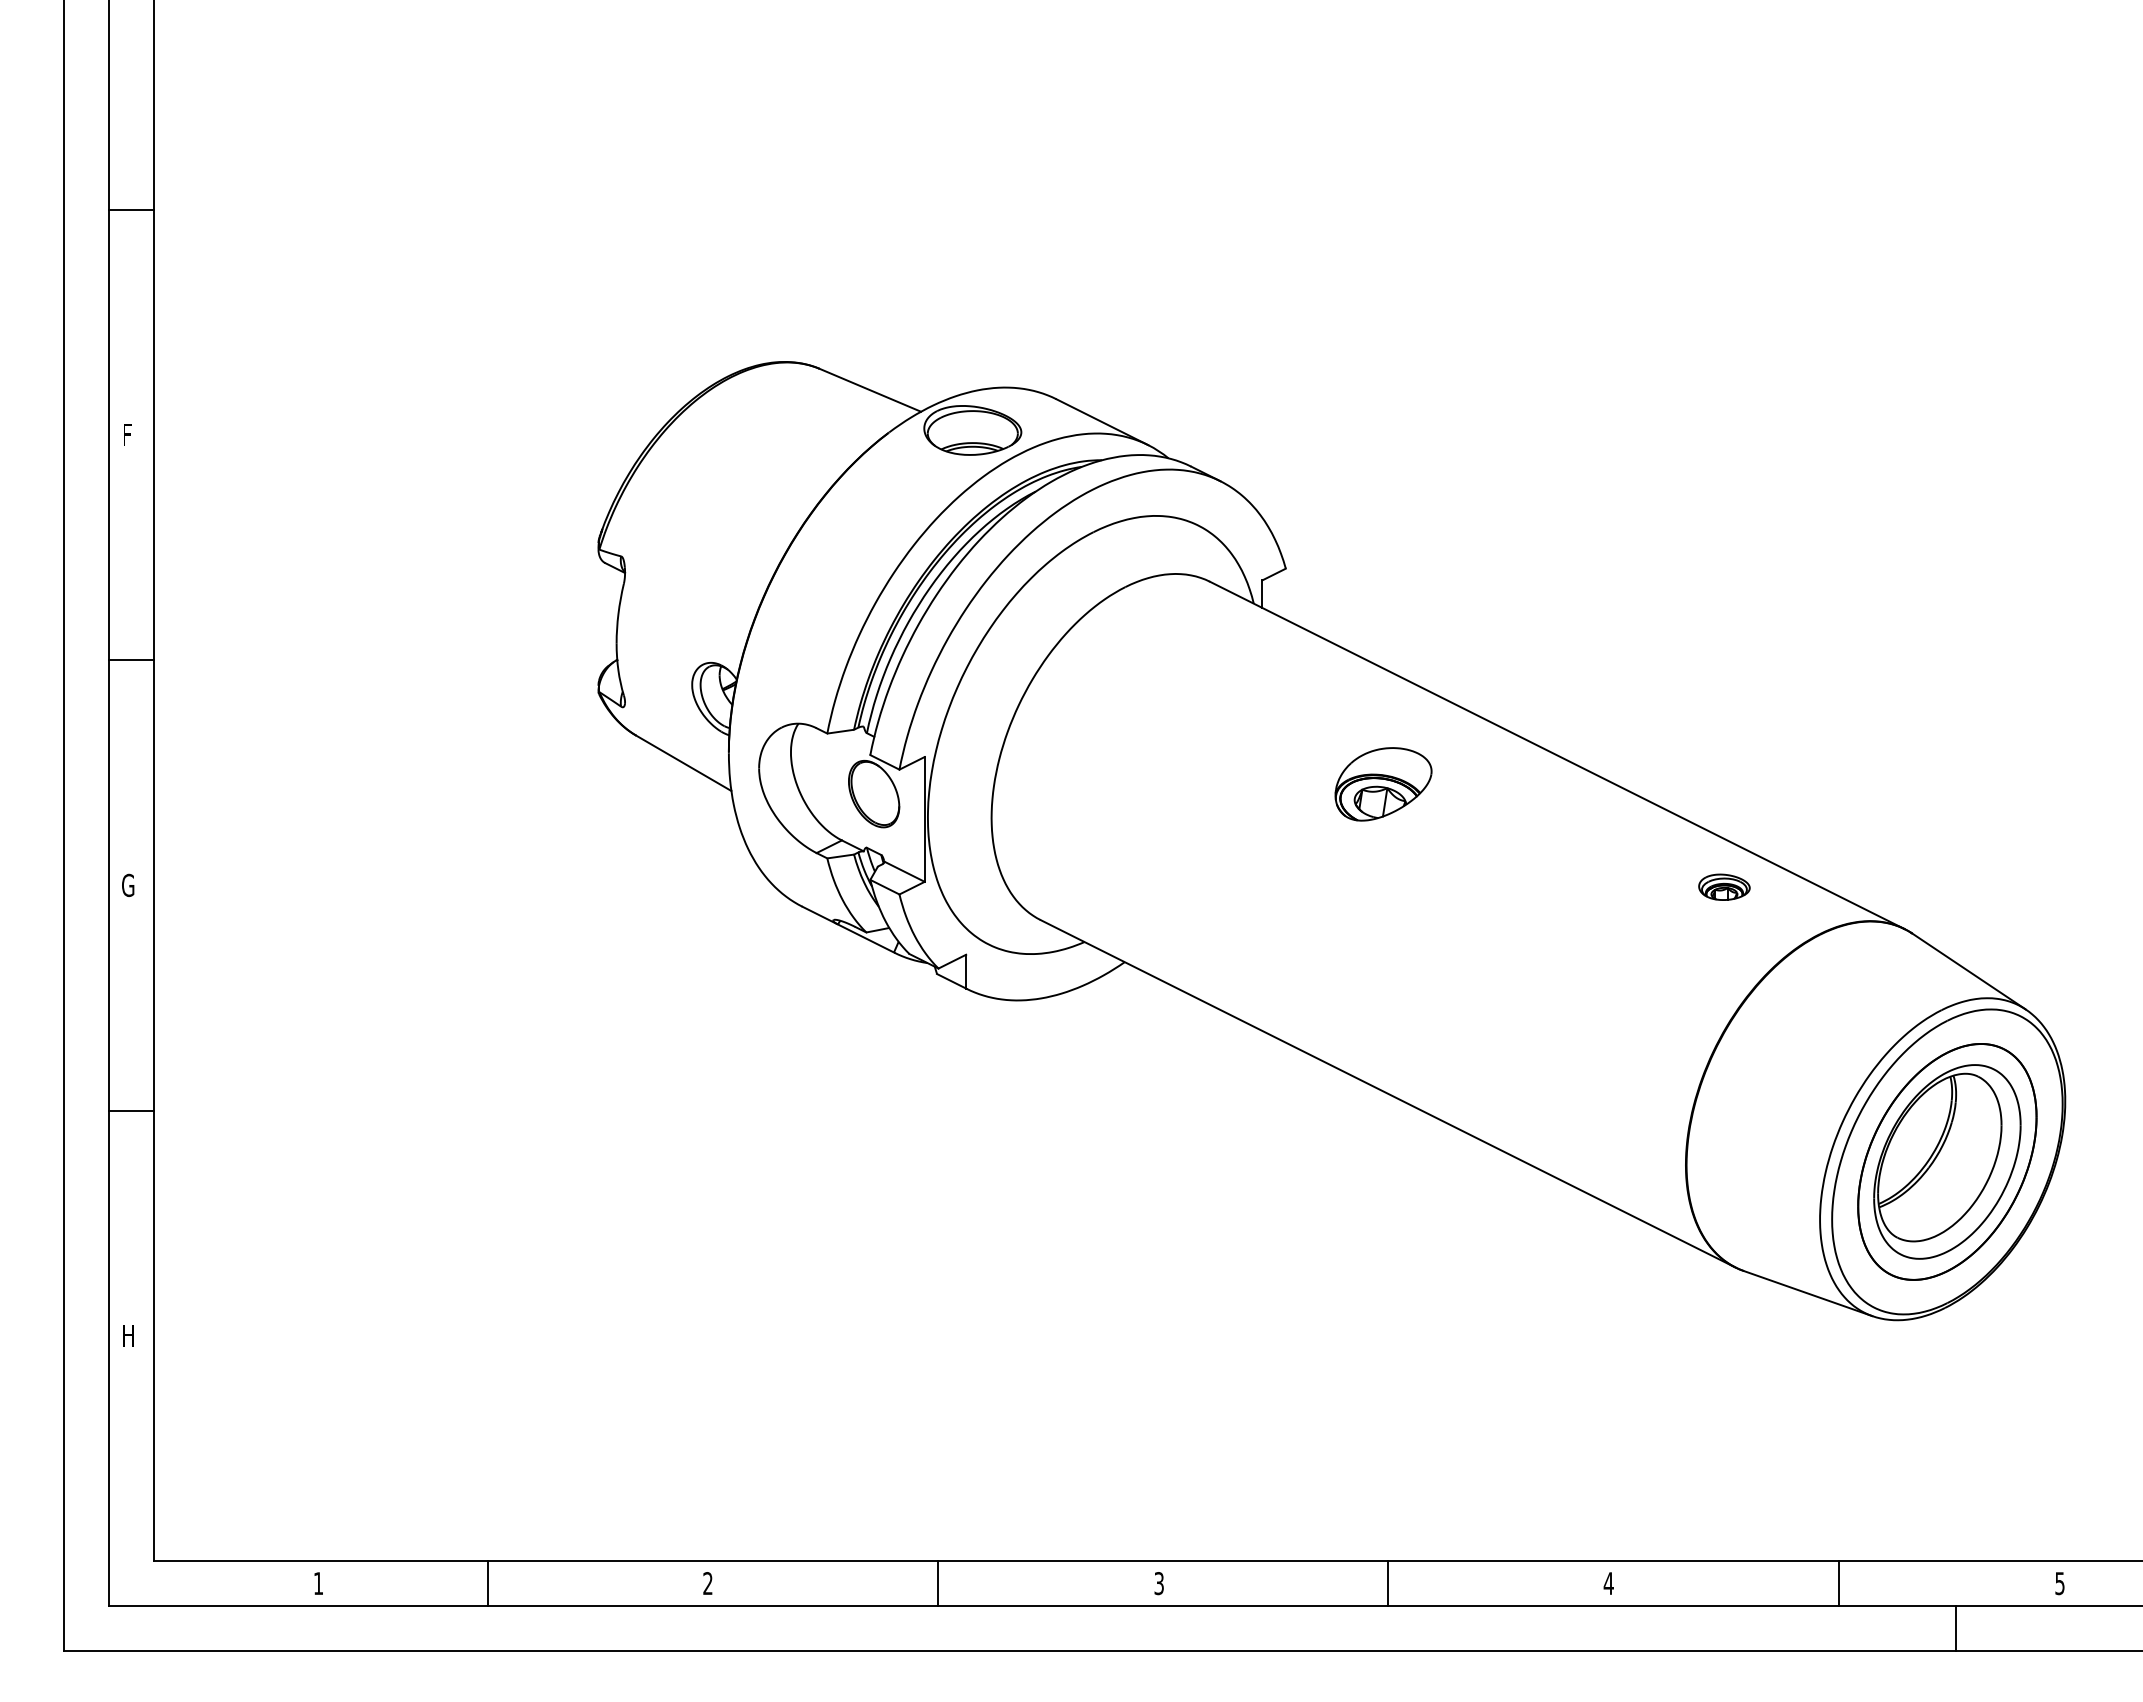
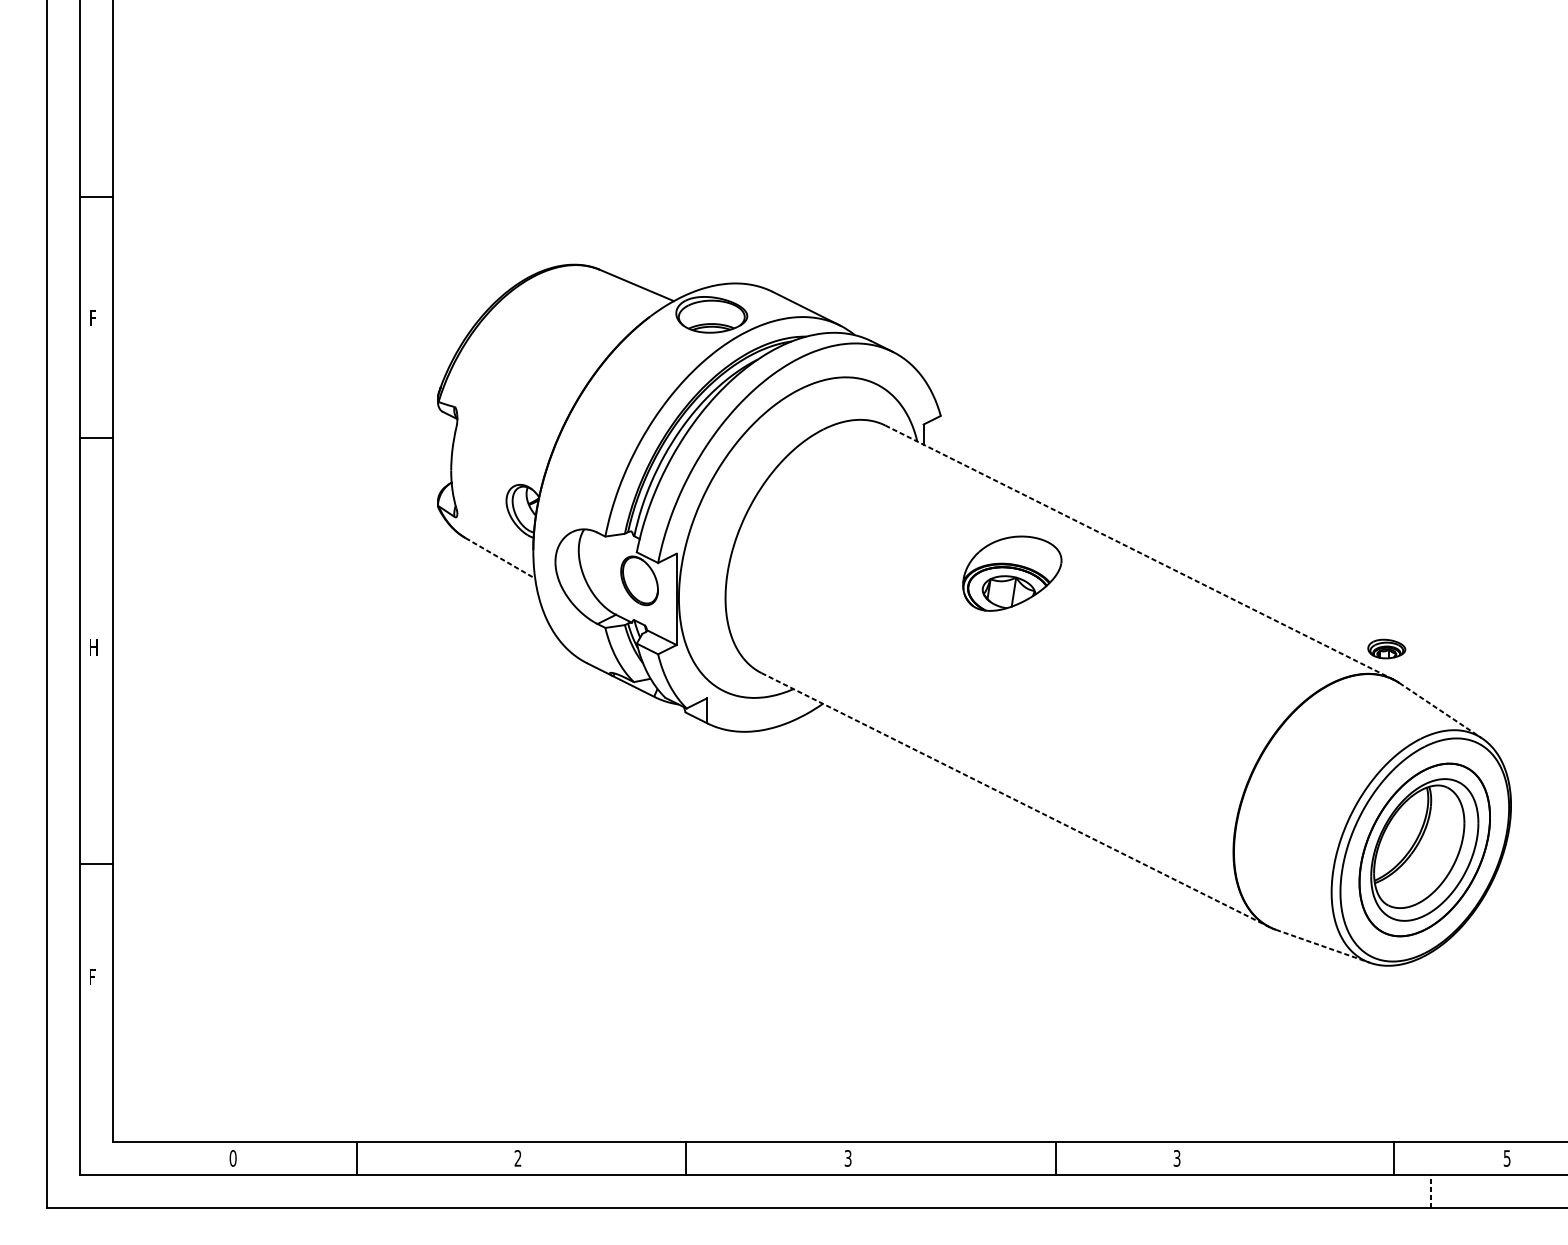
line: (131, 209) -> (96, 196), moved
line: (131, 660) -> (96, 438), moved
line: (1557, 755) -> (1139, 552), solid -> dashed
line: (684, 763) -> (500, 558), solid -> dashed
part: (1383, 784) -> (1012, 573), size x1.4
text: (128, 884) -> (94, 647), G -> H
part: (1724, 886) -> (1386, 648), moved
line: (1969, 971) -> (1440, 710), solid -> dashed
line: (1388, 1093) -> (1015, 799), solid -> dashed
line: (131, 1110) -> (96, 864), moved
line: (1808, 1293) -> (1323, 946), solid -> dashed
text: (129, 1335) -> (94, 976), H -> F
text: (318, 1583) -> (233, 1158), 1 -> 0
line: (1388, 1583) -> (1056, 1158), moved
text: (1608, 1583) -> (1176, 1158), 4 -> 3
line: (1838, 1583) -> (1393, 1158), moved
line: (1955, 1628) -> (1430, 1191), solid -> dashed

